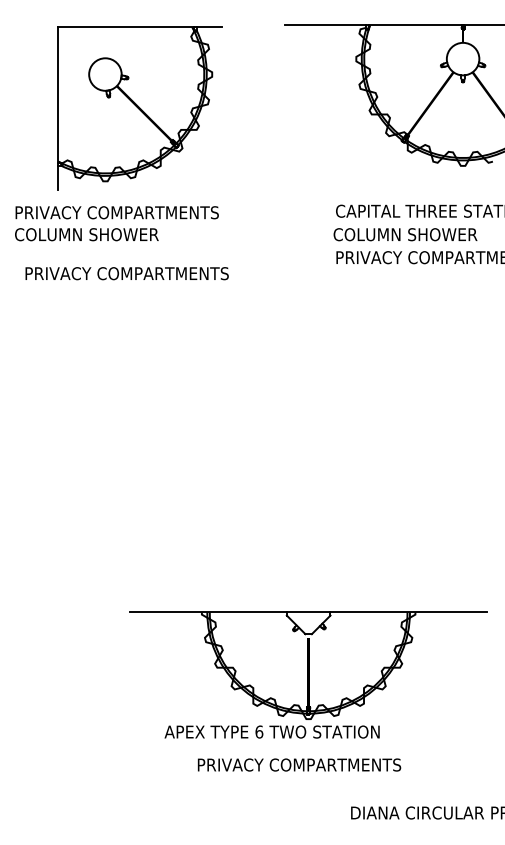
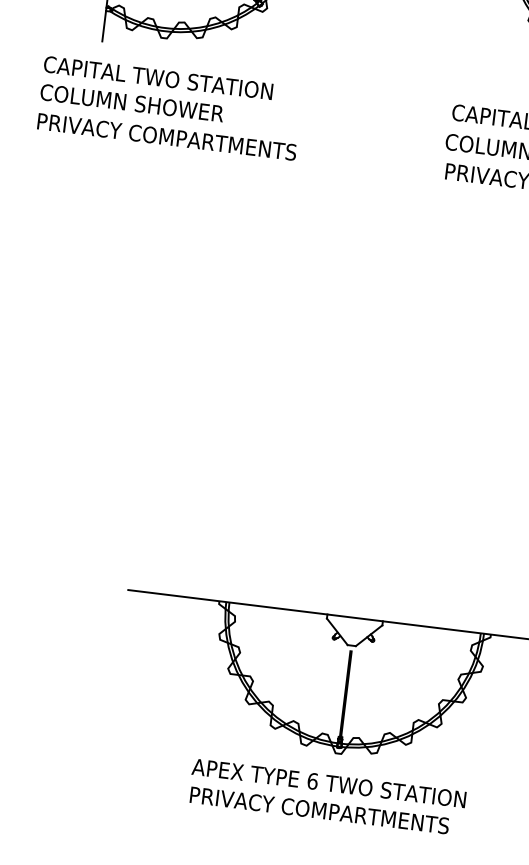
text: (116, 212) -> (173, 79), PRIVACY COMPARTMENTS -> CAPITAL TWO STATION
text: (126, 273) -> (166, 136), moved
text: (271, 731) -> (328, 782), moved

